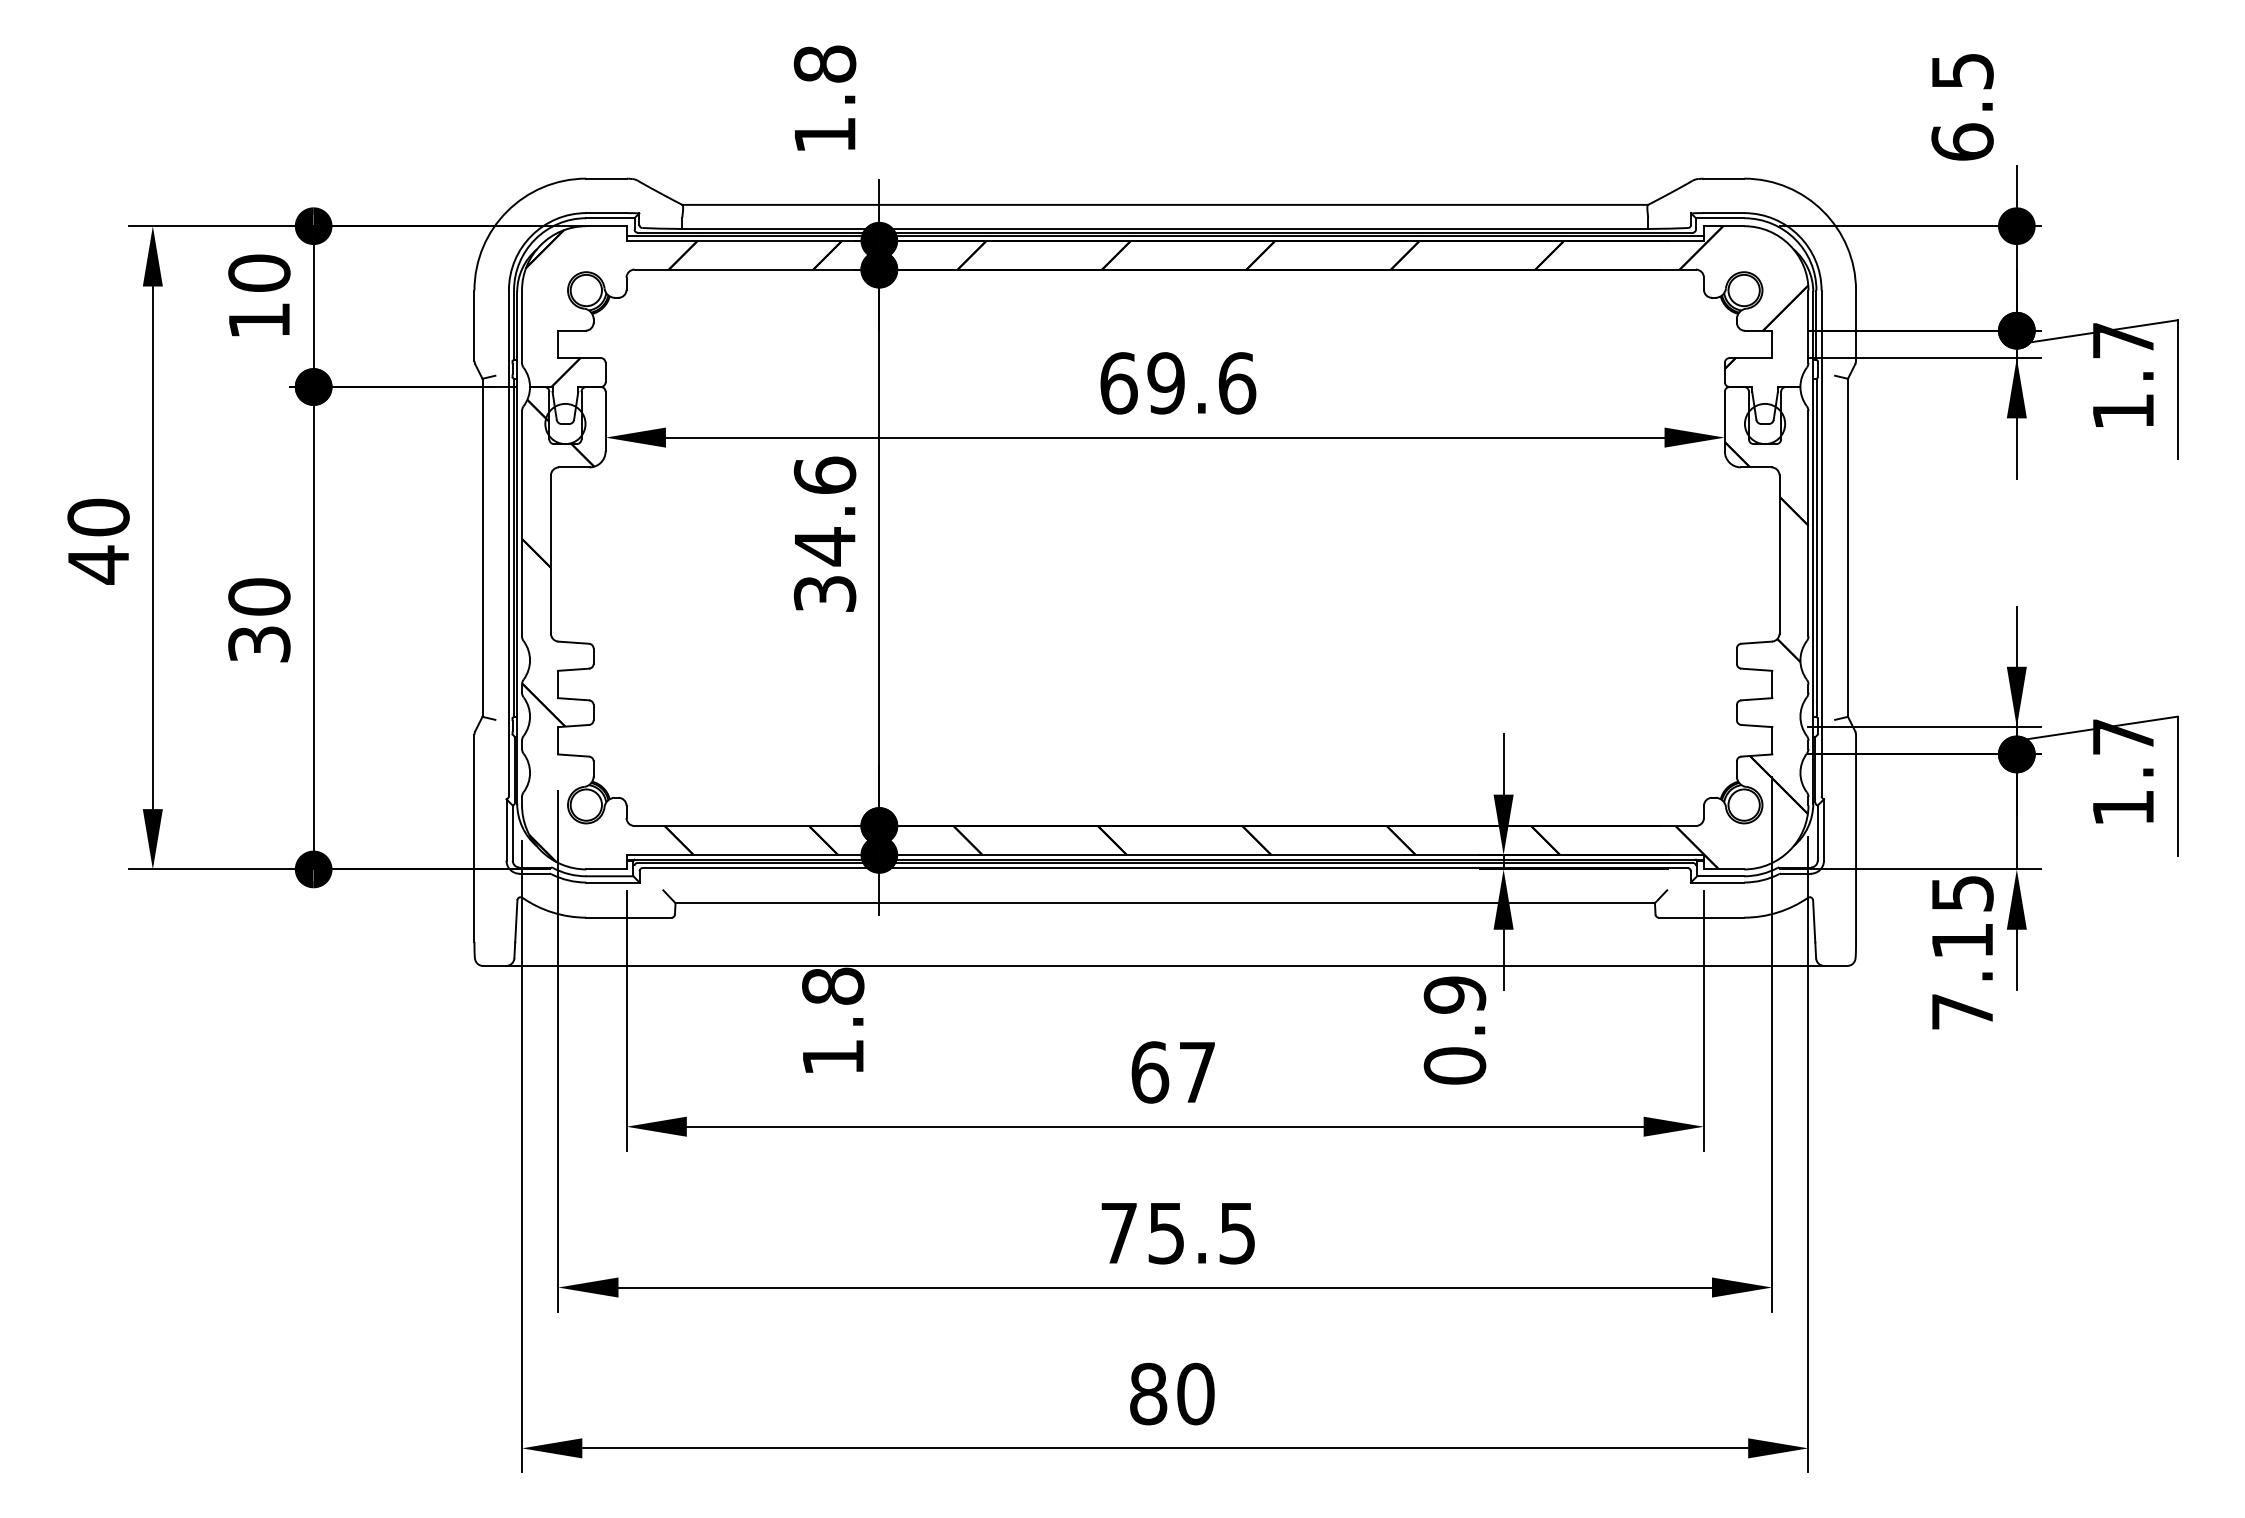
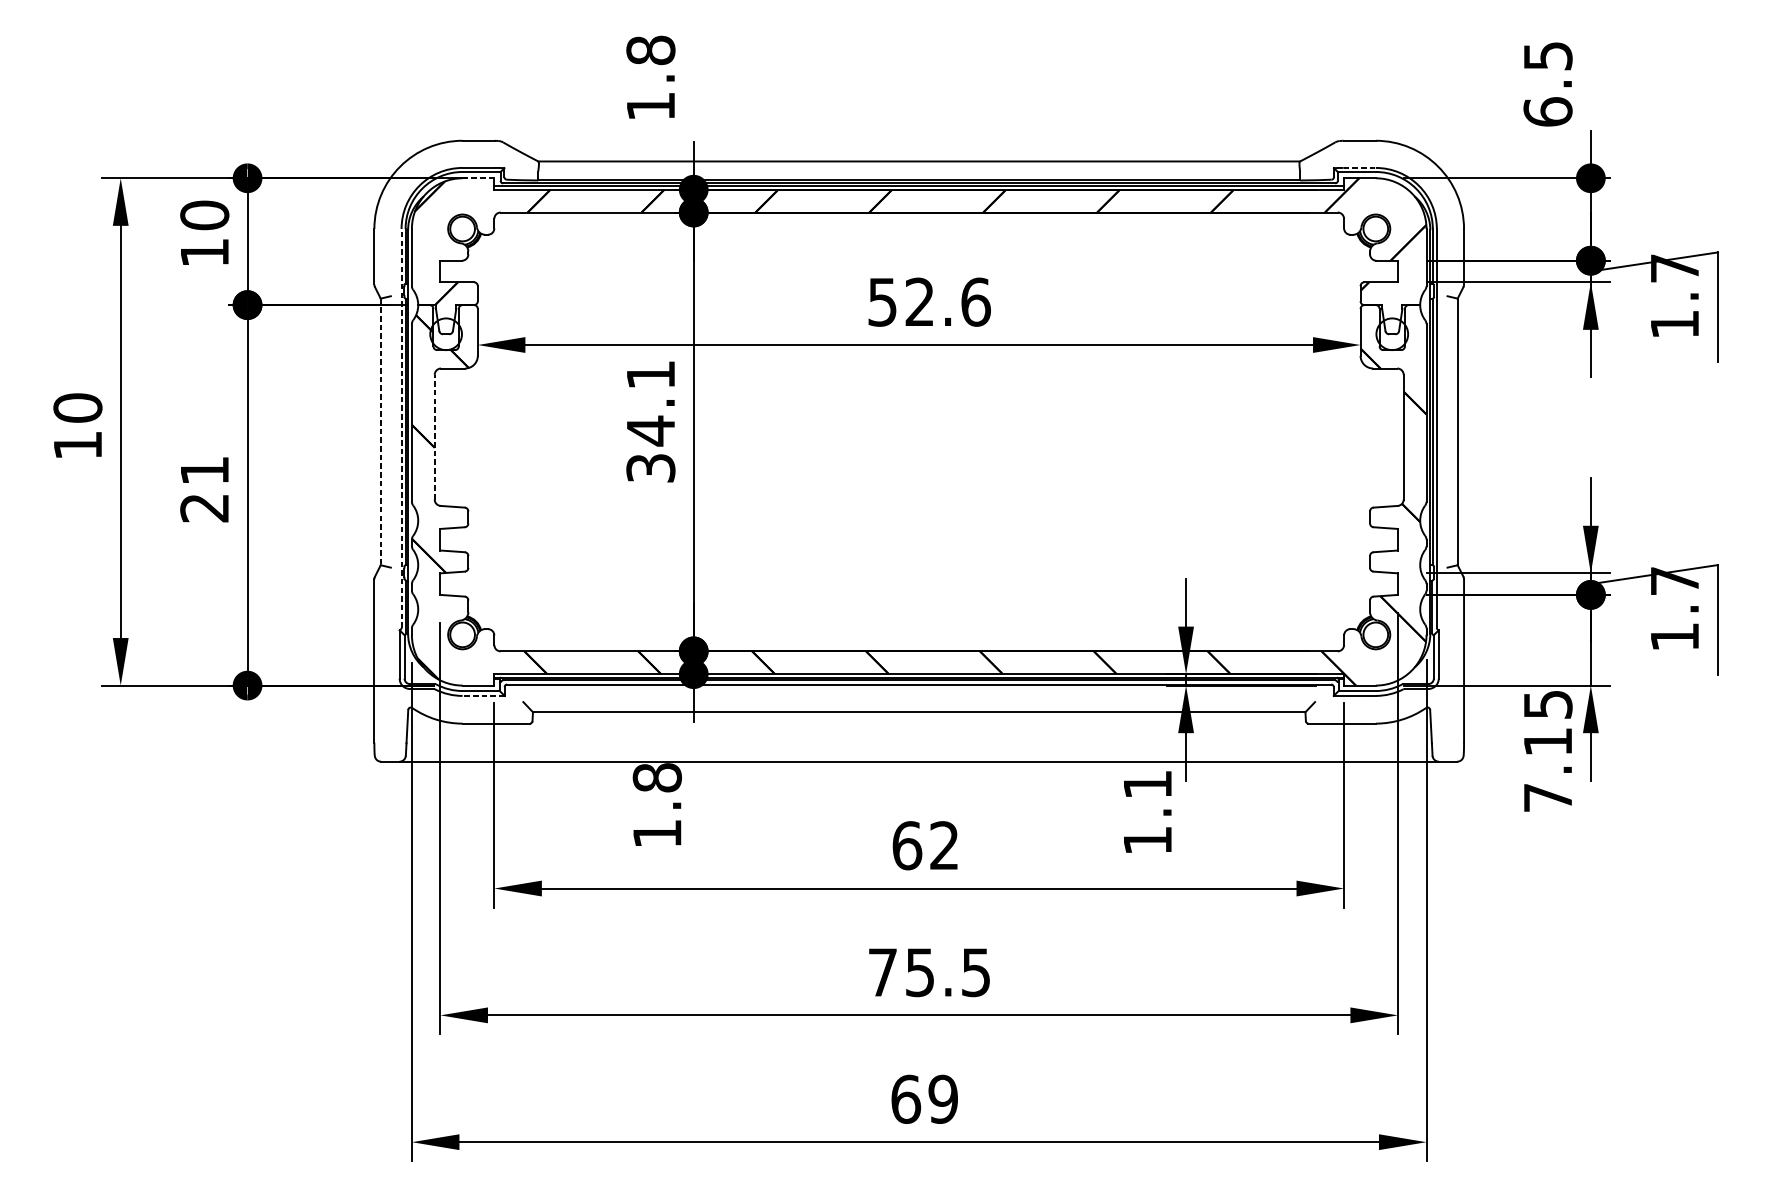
line: (1724, 213) -> (1360, 168), solid -> dashed
line: (605, 226) -> (477, 178), solid -> dashed
text: (1142, 383) -> (901, 302), 69.6 -> 52.6
text: (824, 474) -> (650, 374), 34.6 -> 34.1
line: (508, 543) -> (401, 428), solid -> dashed
line: (482, 548) -> (380, 432), solid -> dashed
line: (550, 554) -> (434, 437), solid -> dashed
text: (98, 564) -> (77, 445), 40 -> 10
text: (259, 620) -> (204, 489), 30 -> 21
line: (612, 882) -> (483, 695), solid -> dashed
text: (1454, 1030) -> (1147, 812), 0.9 -> 1.1
text: (1196, 1071) -> (943, 844), 67 -> 62
text: (1172, 1393) -> (924, 1098), 80 -> 69

